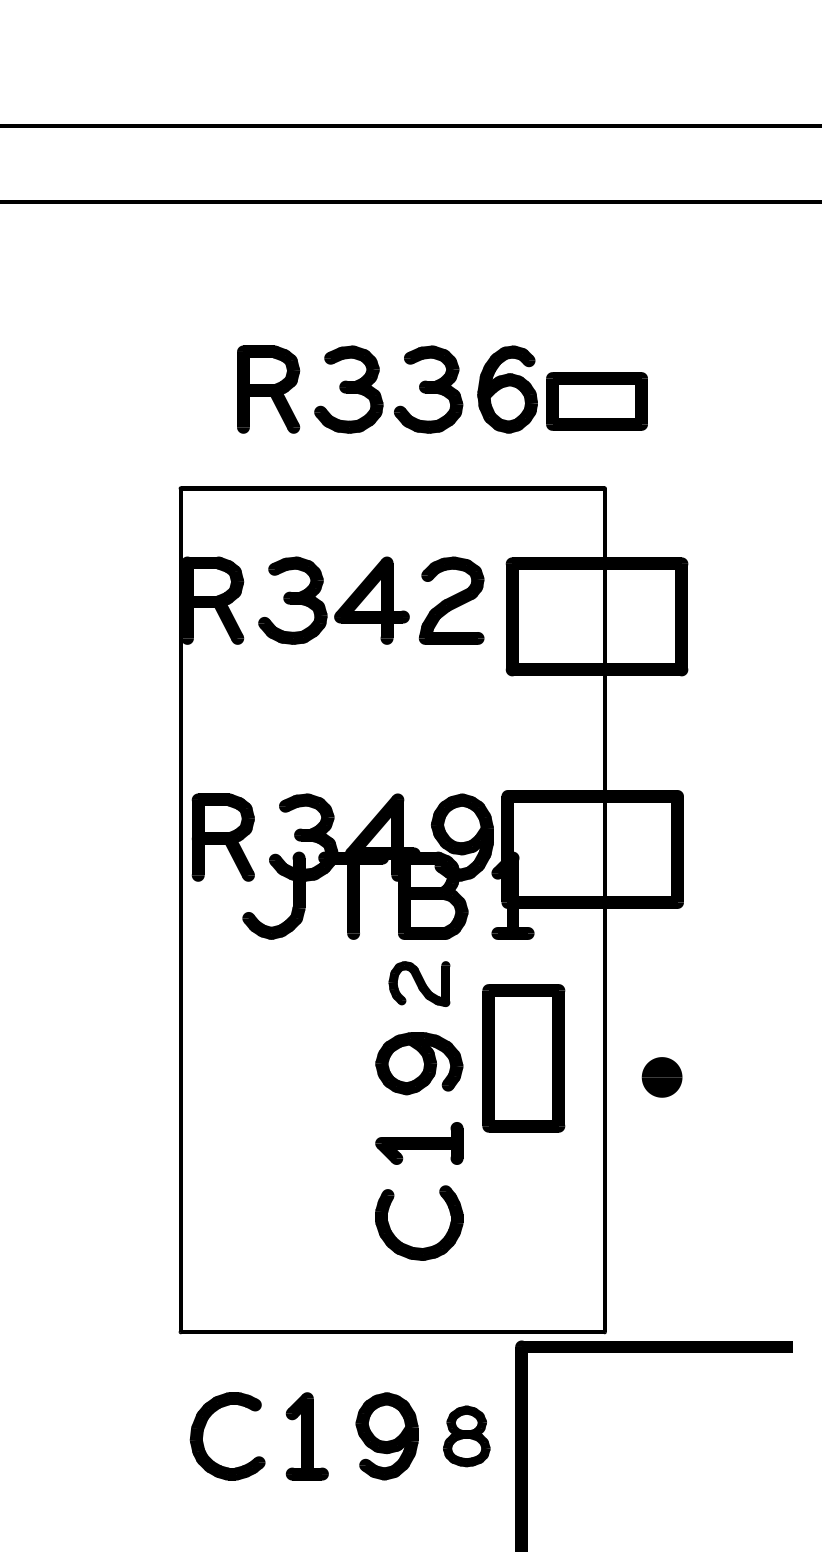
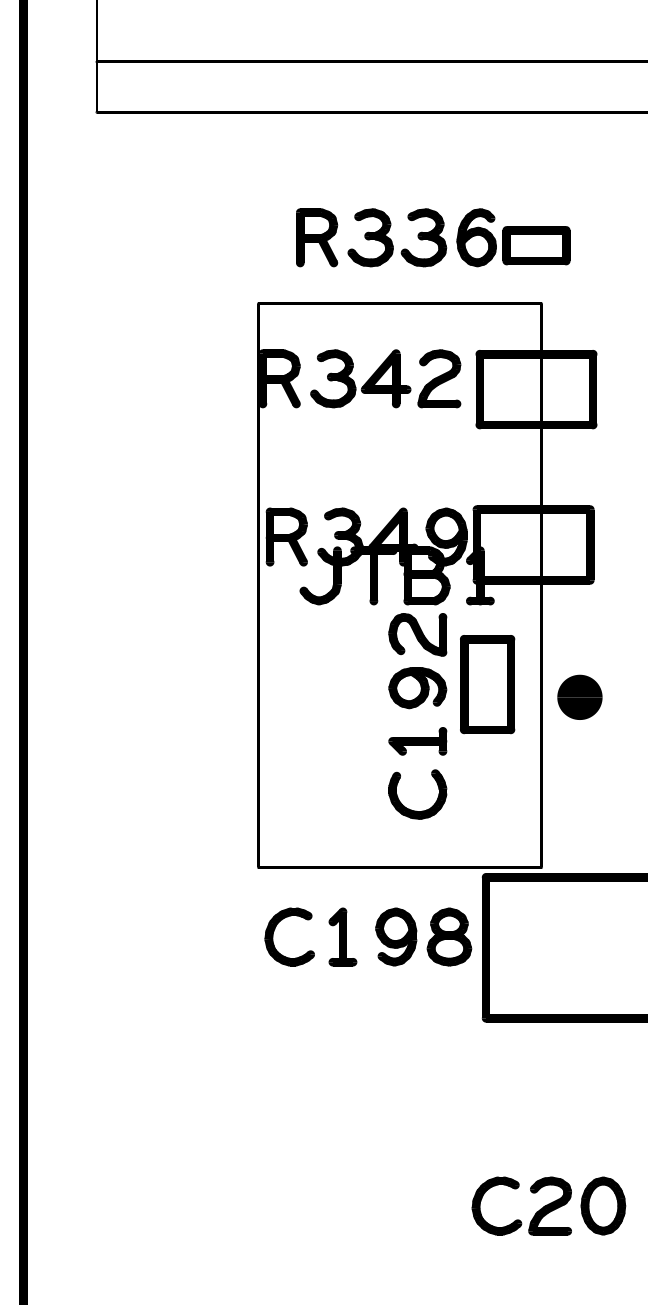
part: (418, 983) -> (417, 634), size x1.43
part: (661, 1076) -> (579, 696), size x1.67
part: (466, 1435) -> (449, 936), size x1.43

